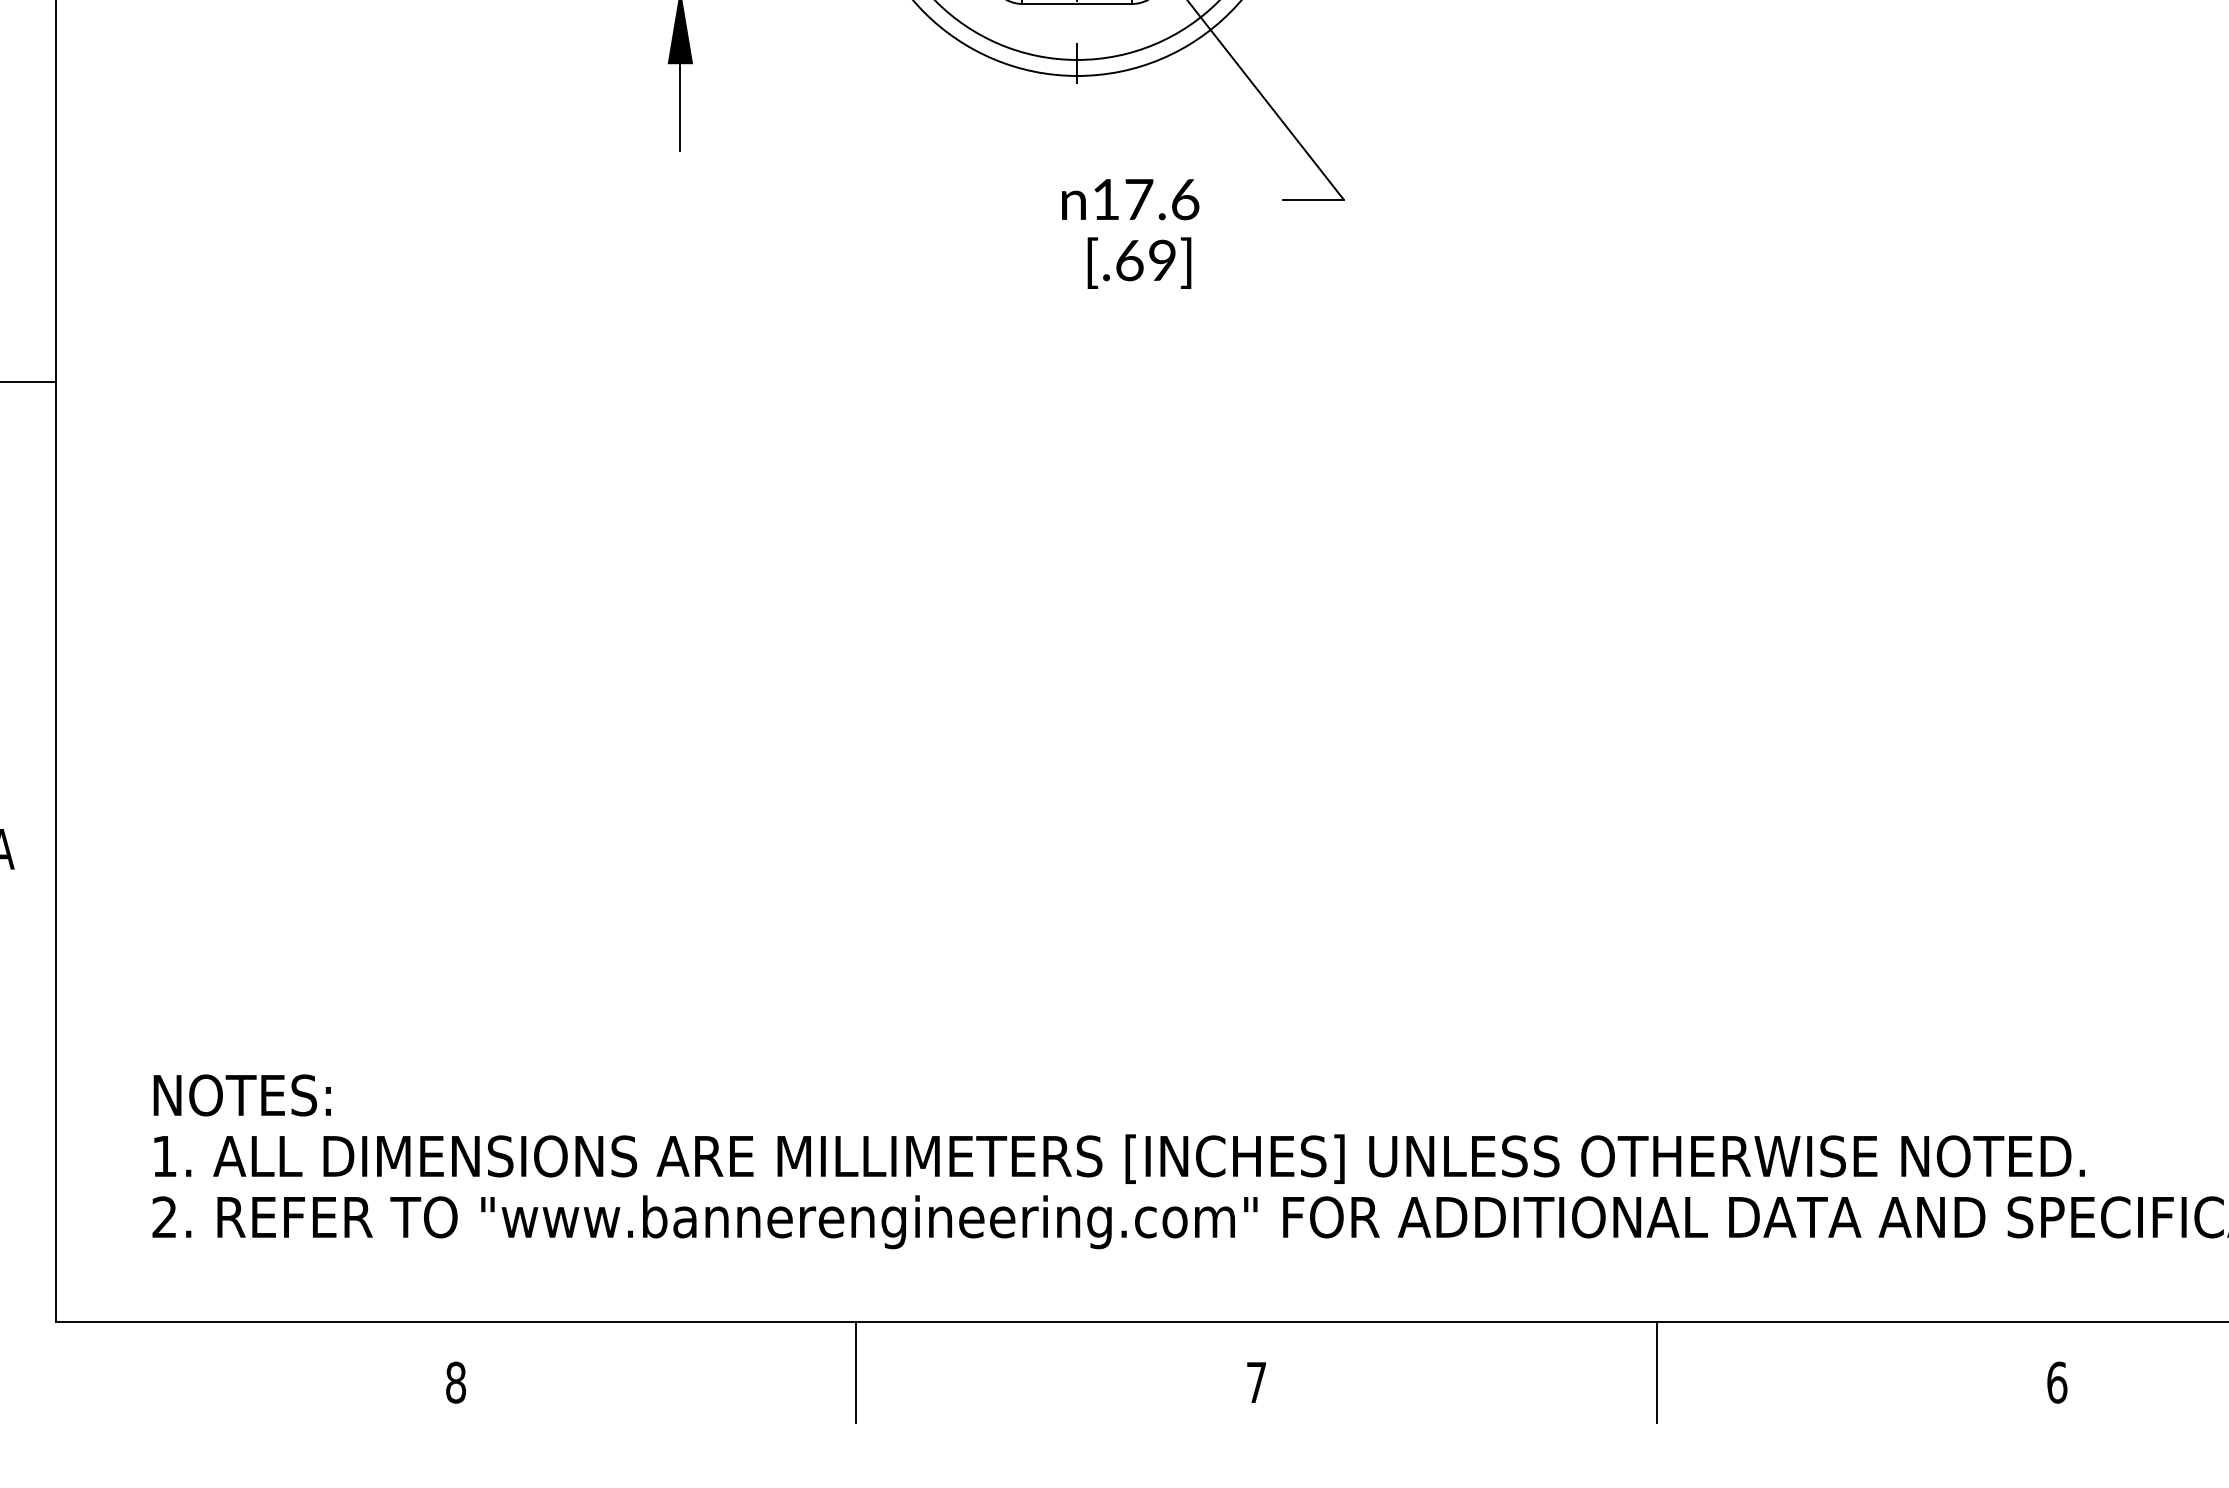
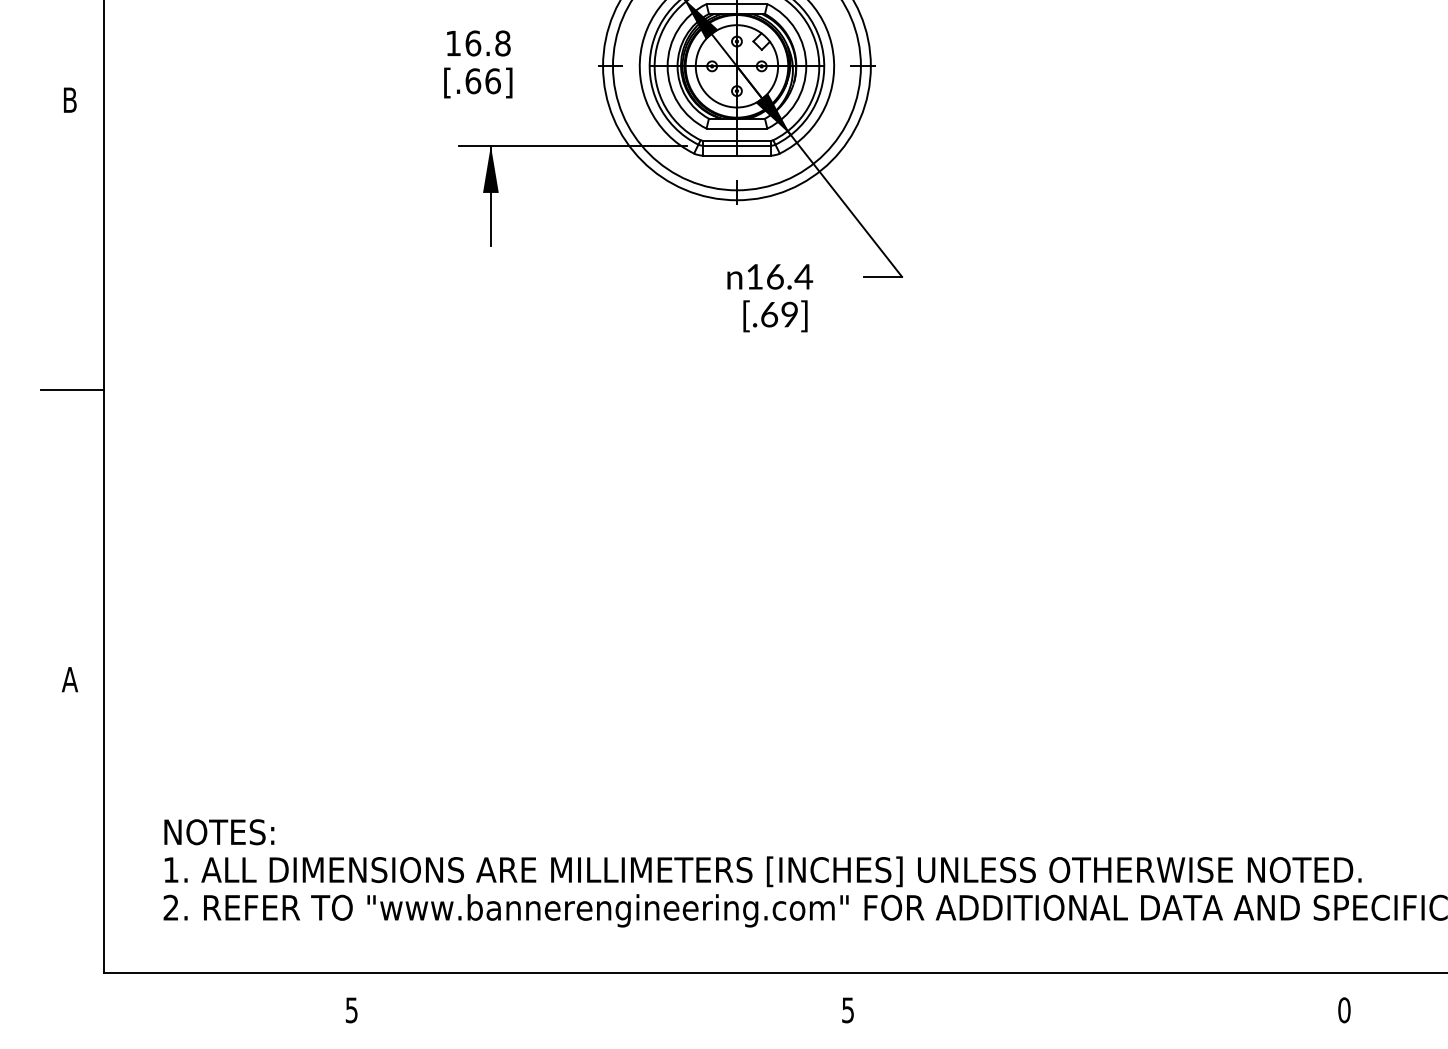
text: (1163, 198) -> (790, 276), 17.6 -> 16.4
line: (857, 1371) -> (600, 1003), removed
line: (1657, 1371) -> (1096, 1003), removed
text: (2057, 1381) -> (1344, 1009), 6 -> 0
text: (455, 1382) -> (351, 1010), 8 -> 5
text: (1255, 1382) -> (847, 1010), 7 -> 5

